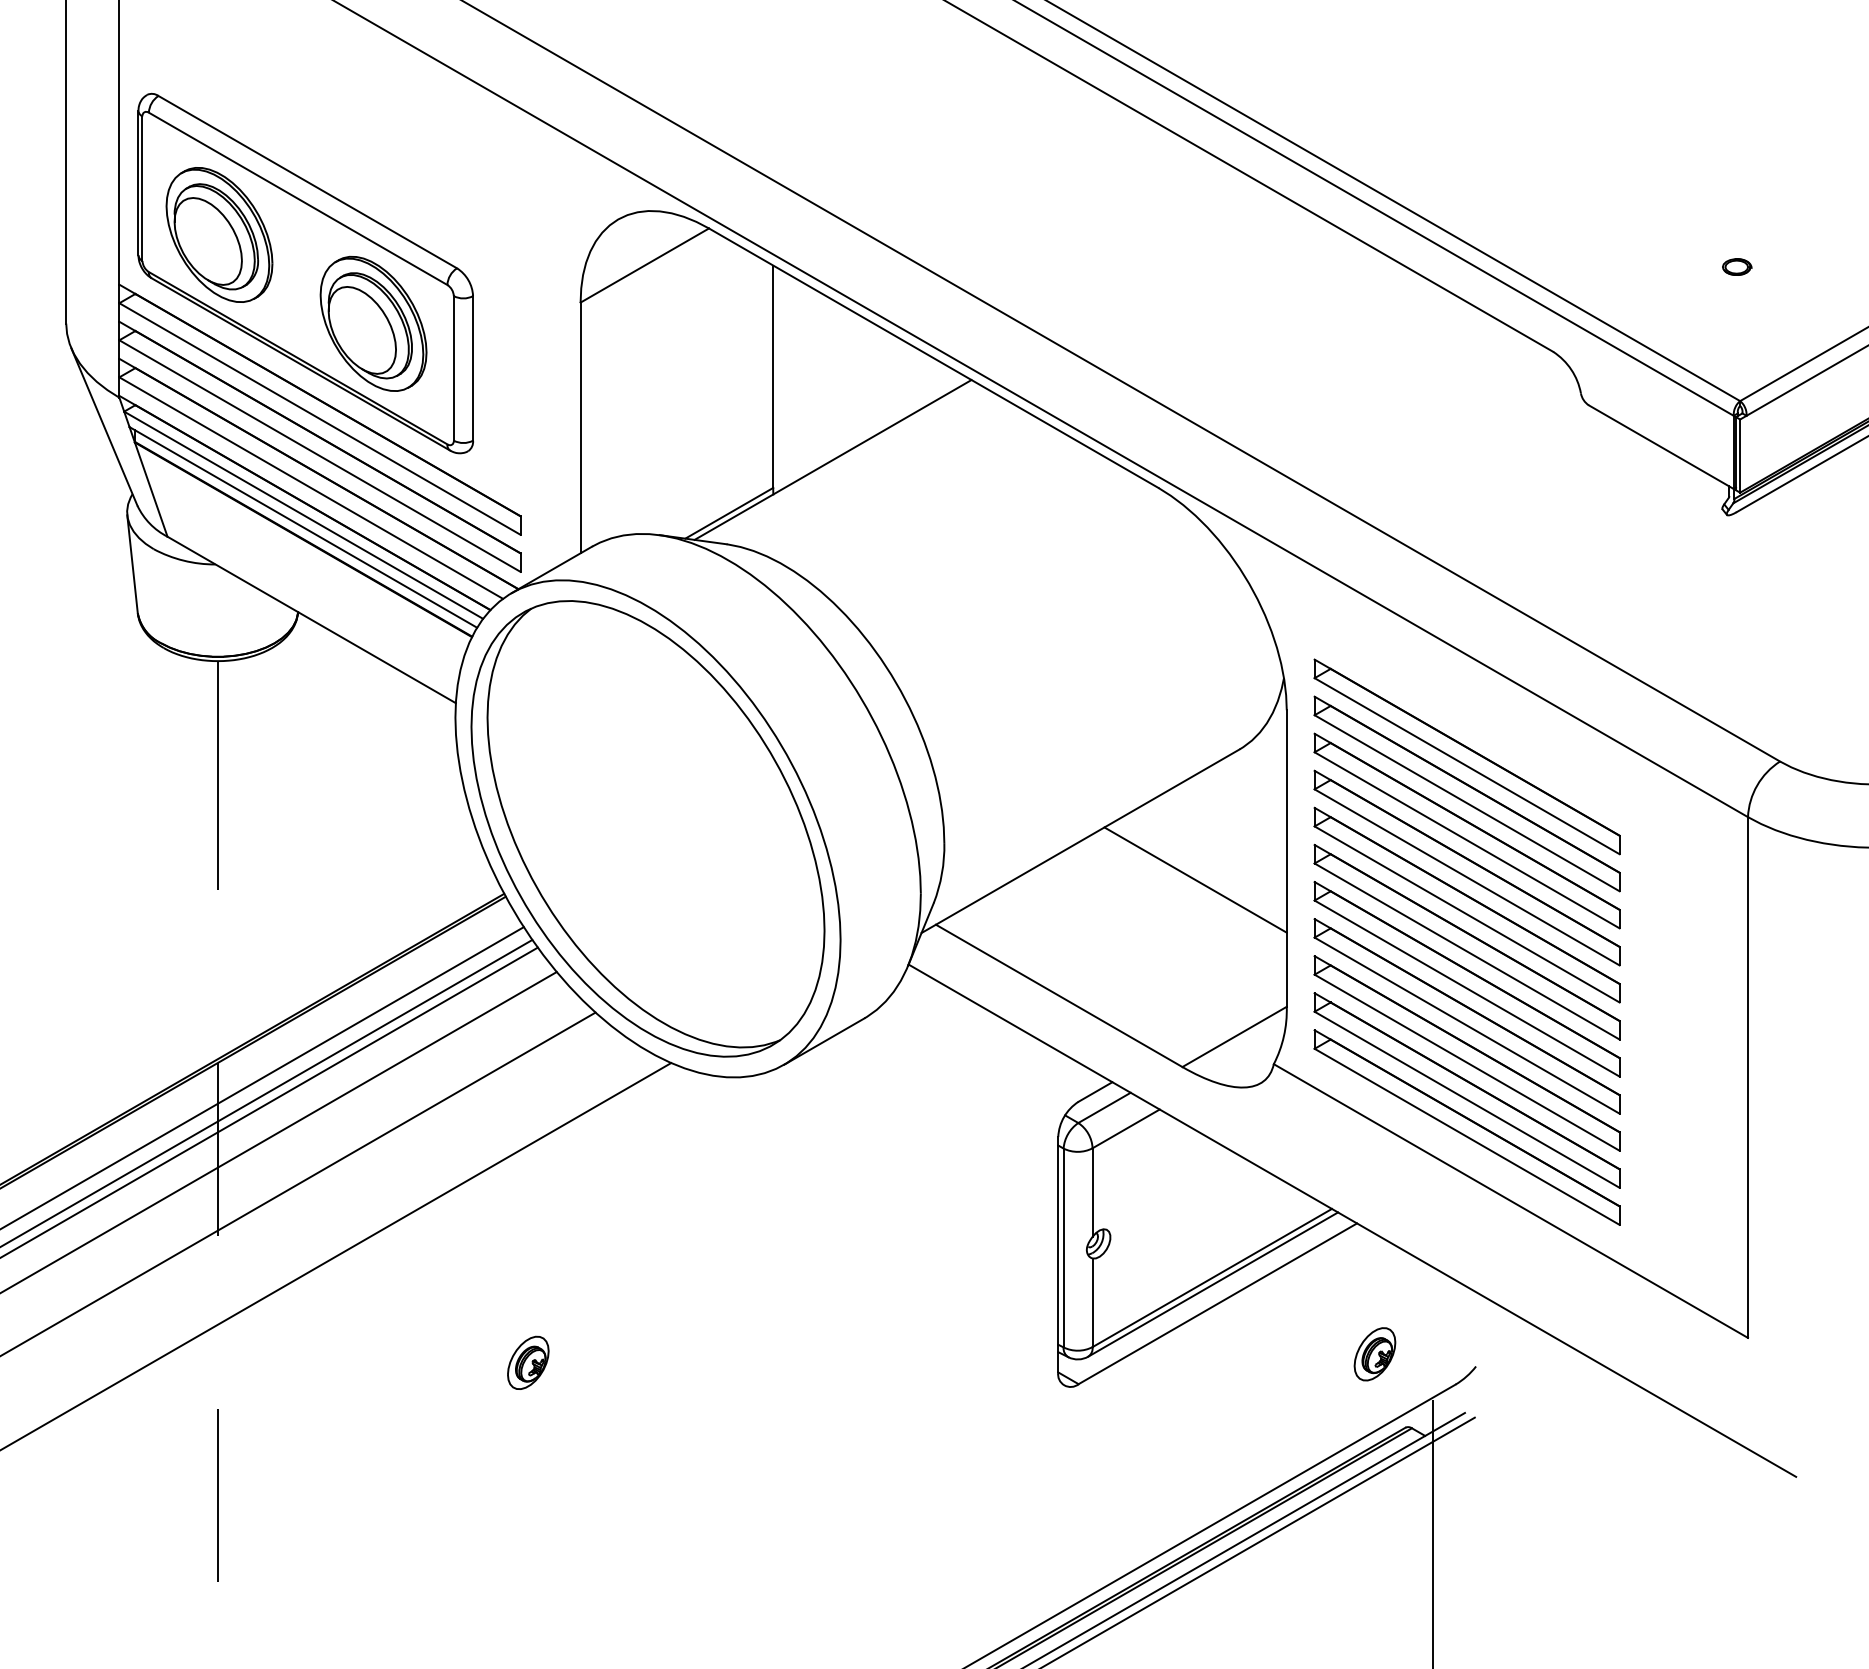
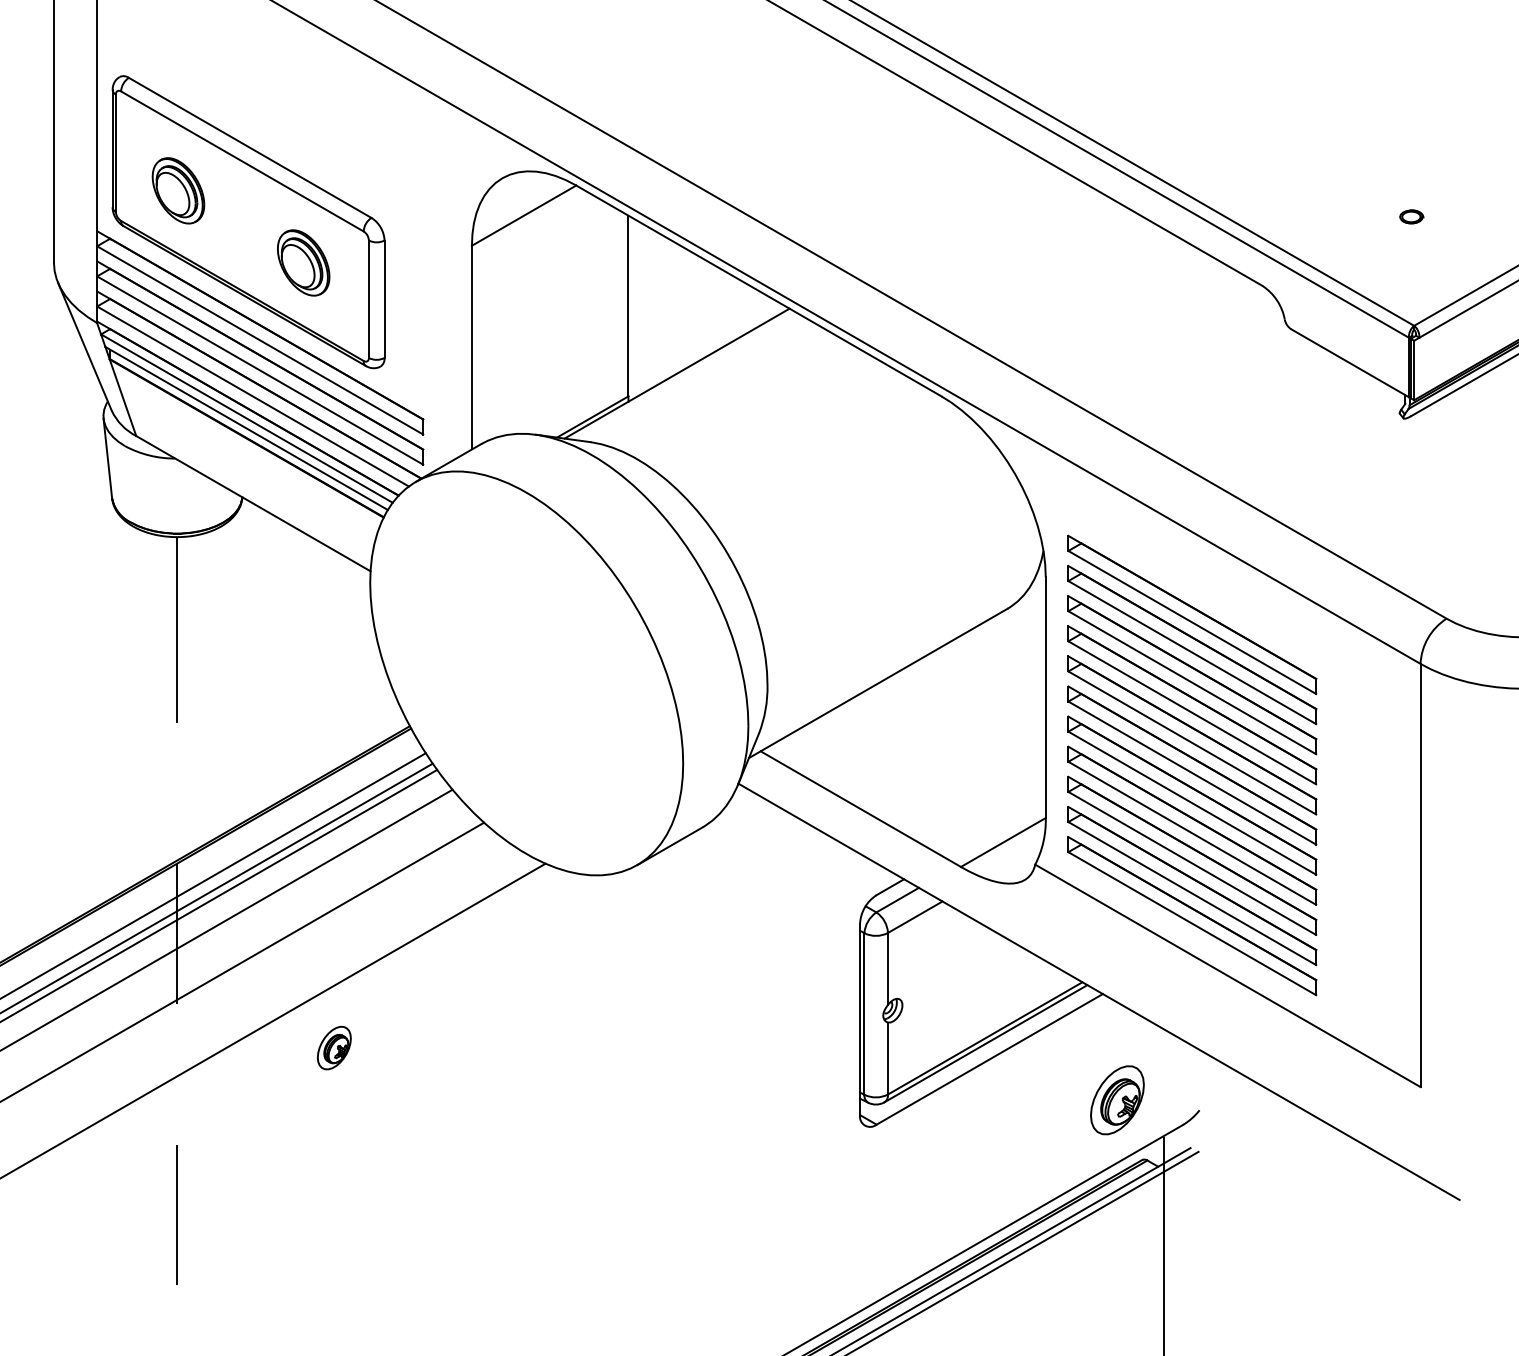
part: (219, 234) -> (178, 190), size x0.6
part: (373, 323) -> (303, 262), size x0.6
part: (647, 828) -> (526, 673), removed
line: (1195, 879) -> (971, 714), removed
part: (1374, 1354) -> (1117, 1100), size x1.6
part: (528, 1362) -> (334, 1047), moved

